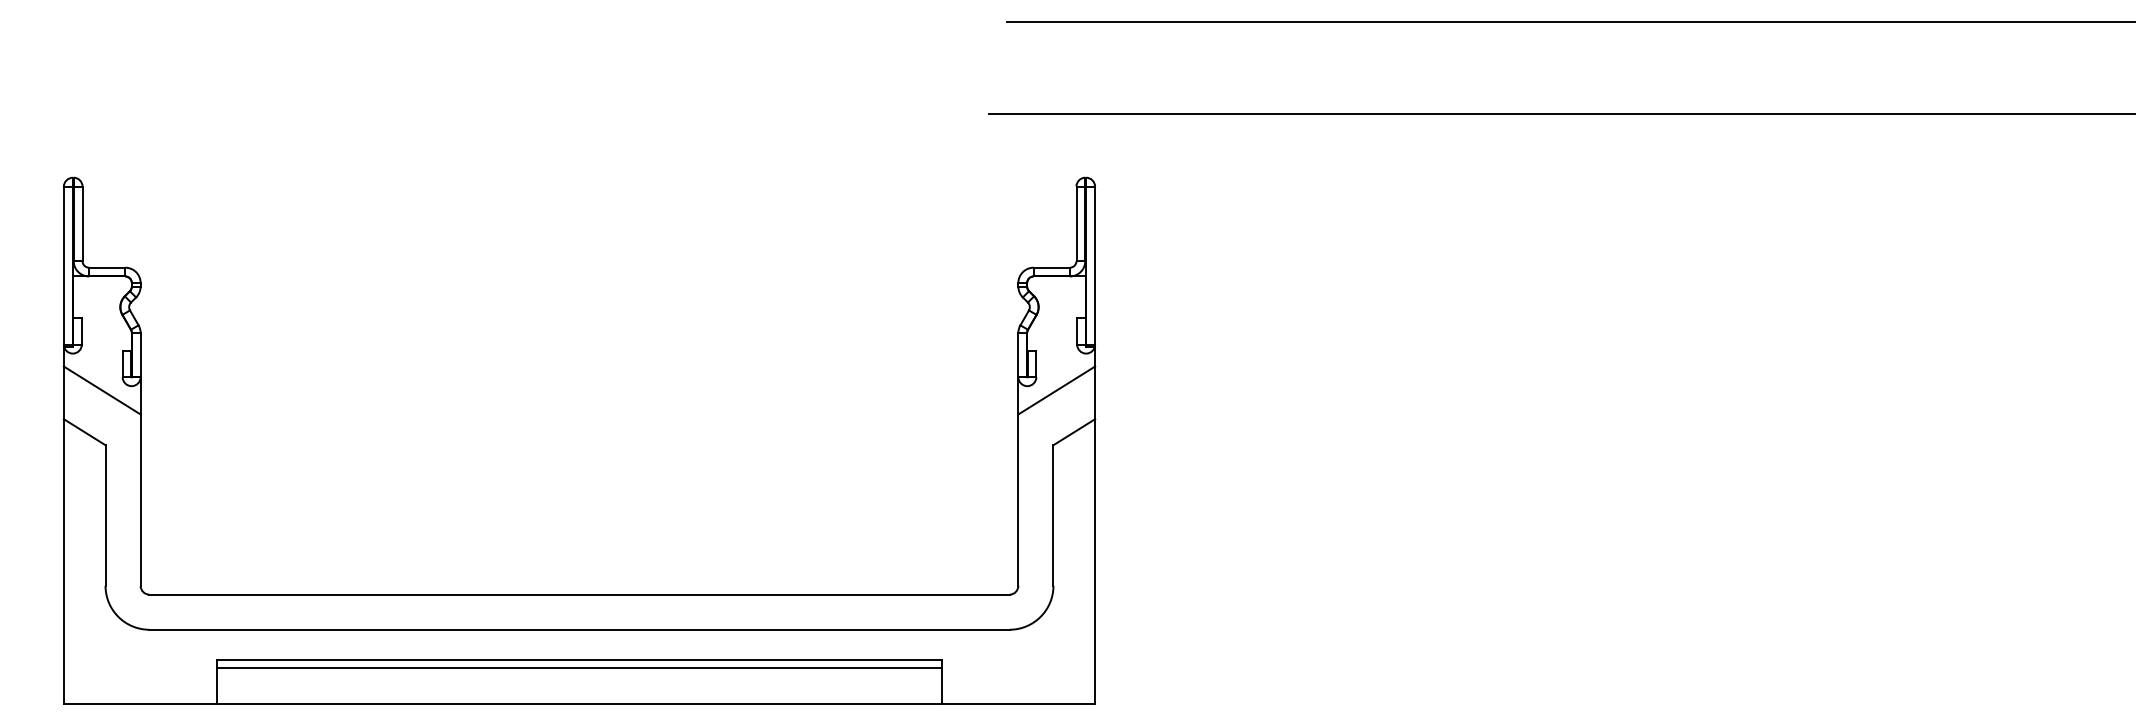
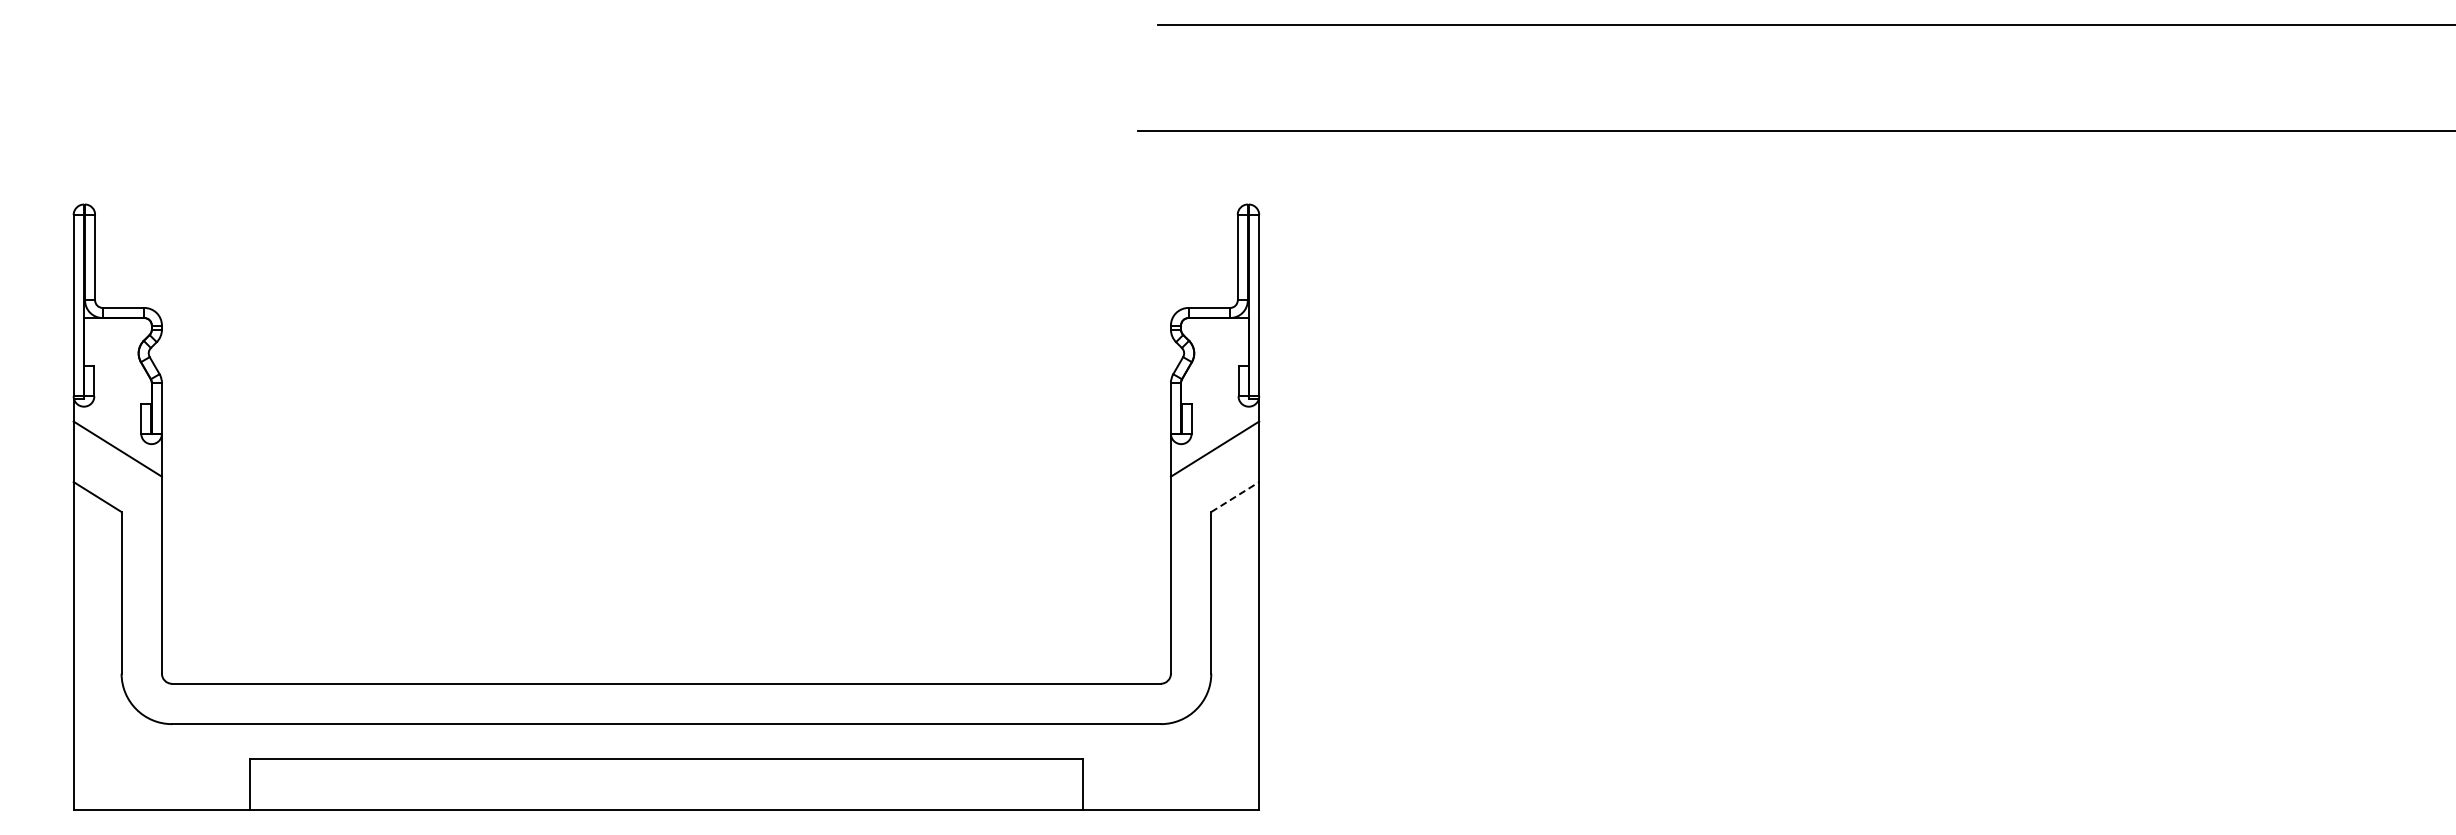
line: (1074, 431) -> (1235, 496), solid -> dashed
line: (579, 668) -> (666, 768), removed

